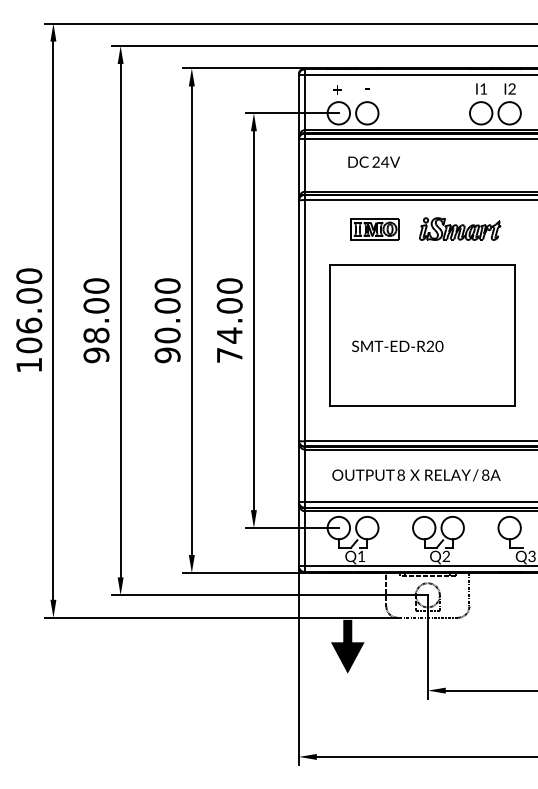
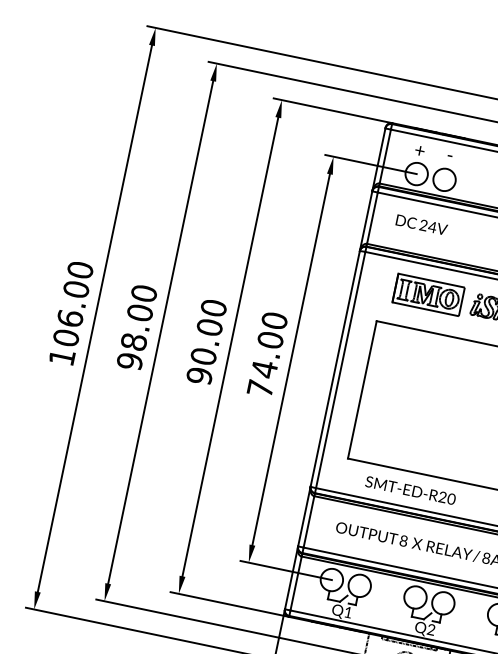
text: (373, 161) -> (421, 224), moved
part: (374, 229) -> (427, 295), size x1.43
text: (397, 345) -> (410, 489), moved

